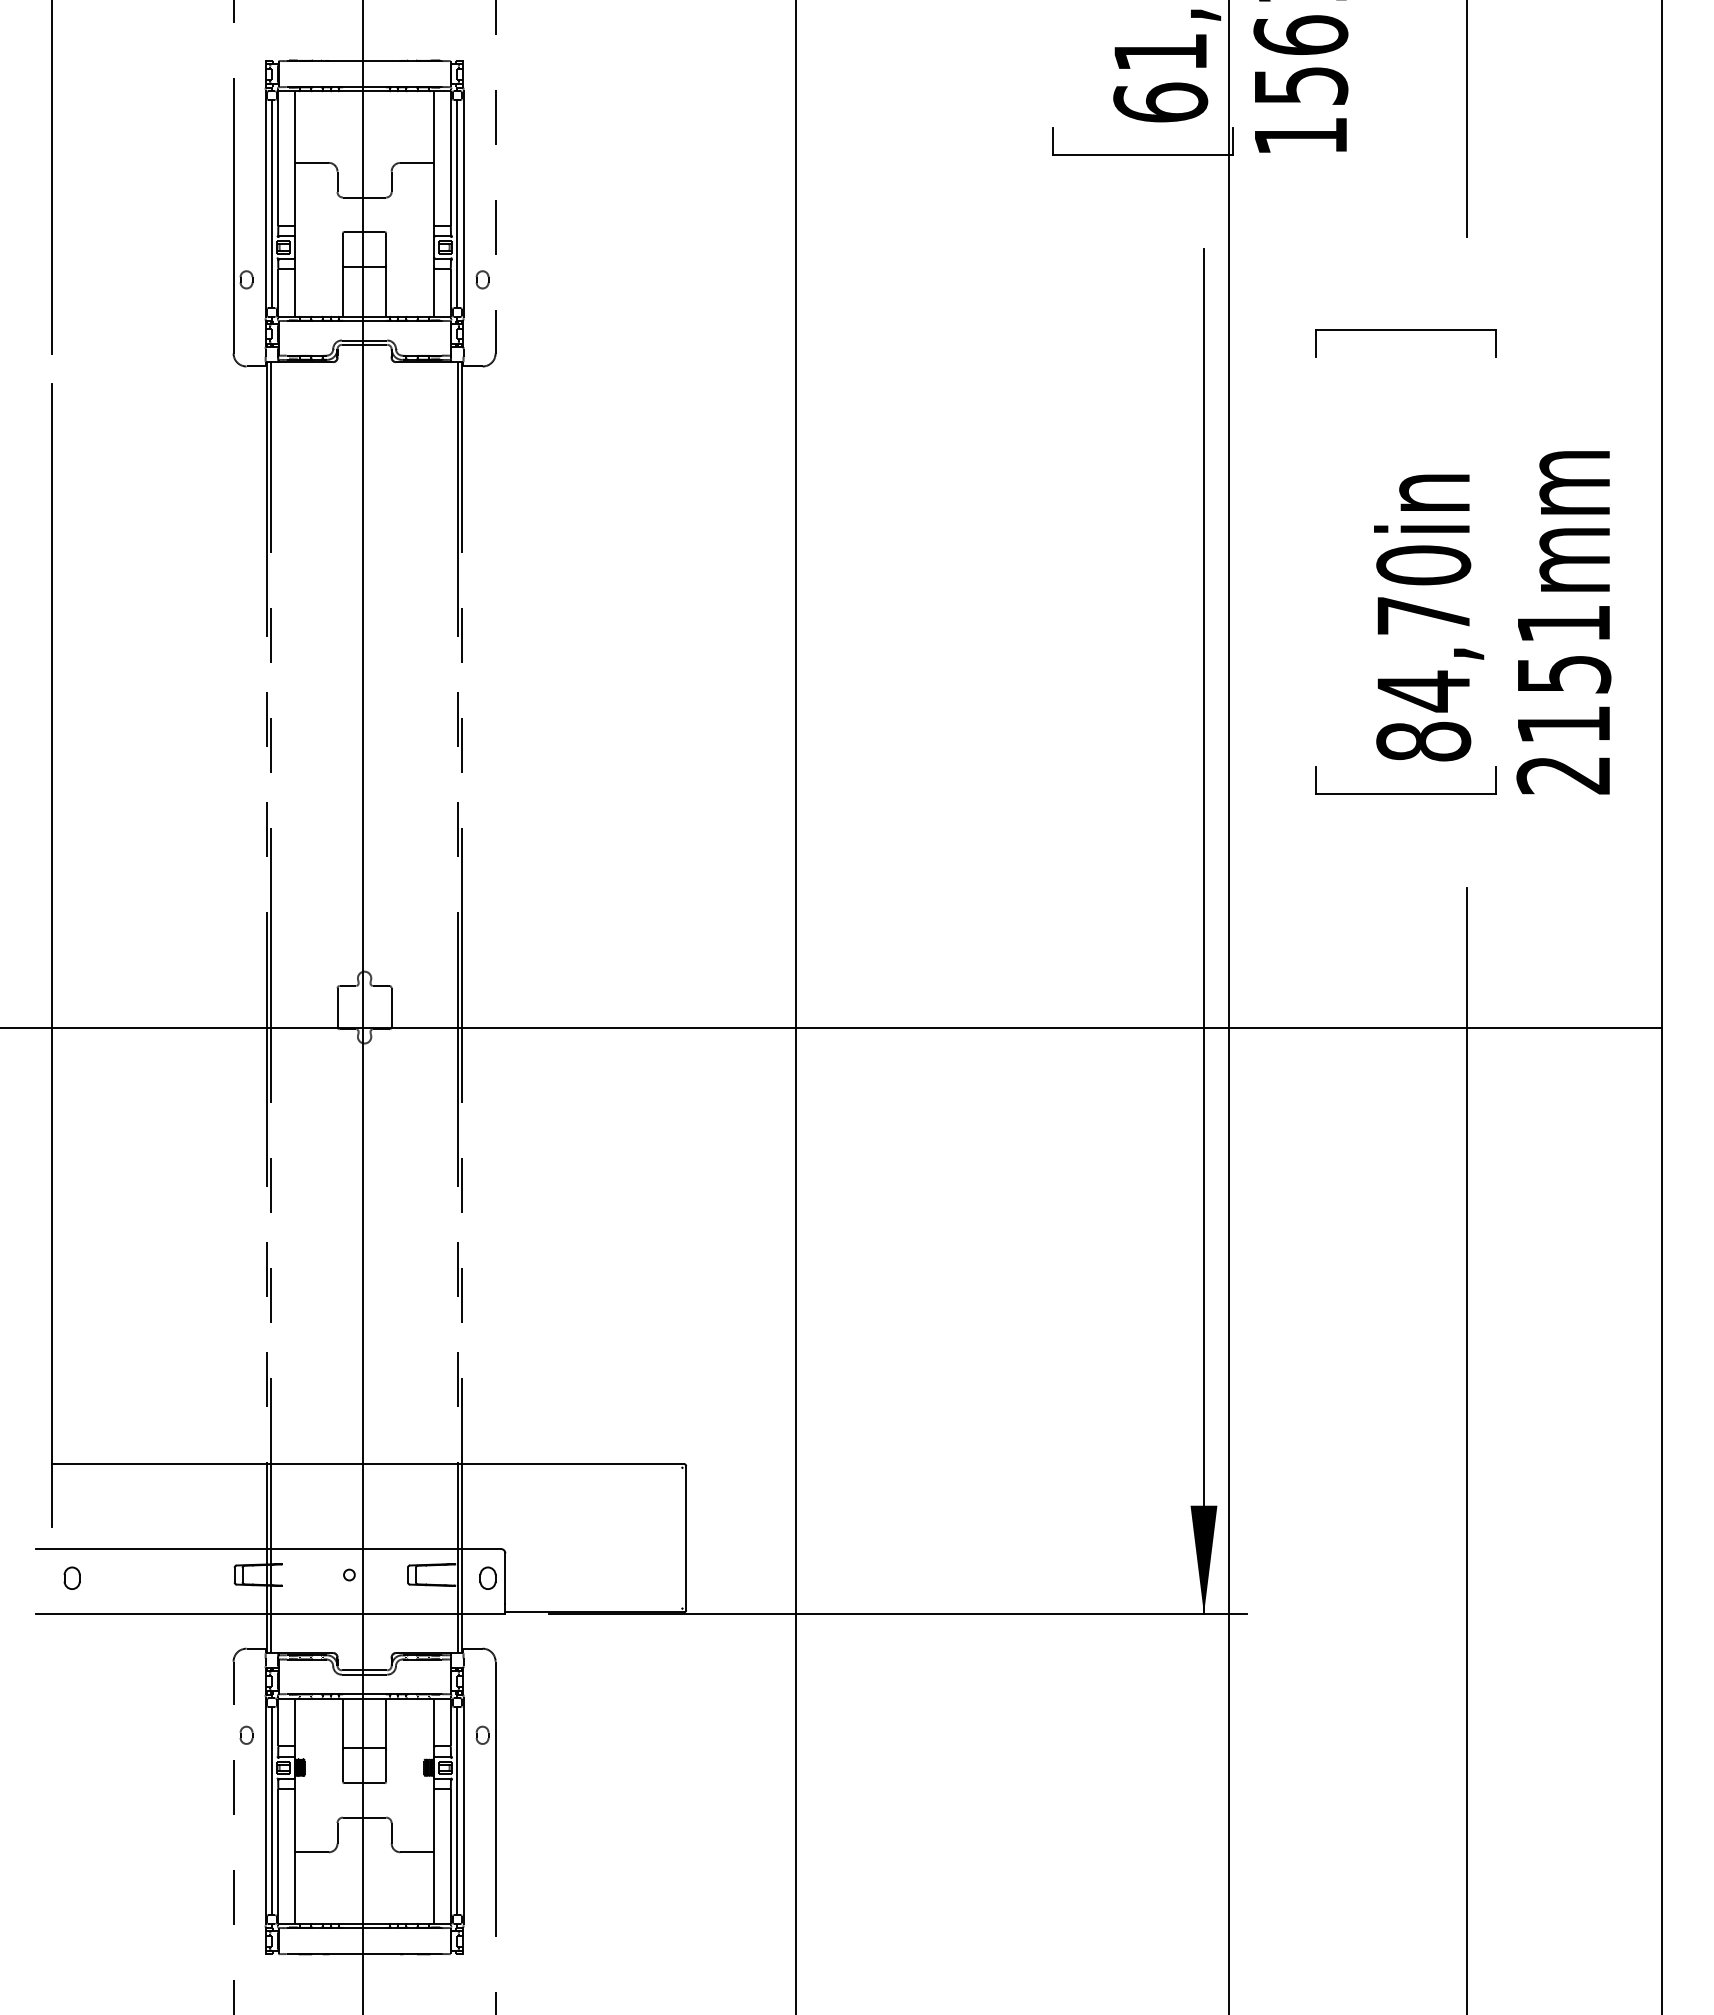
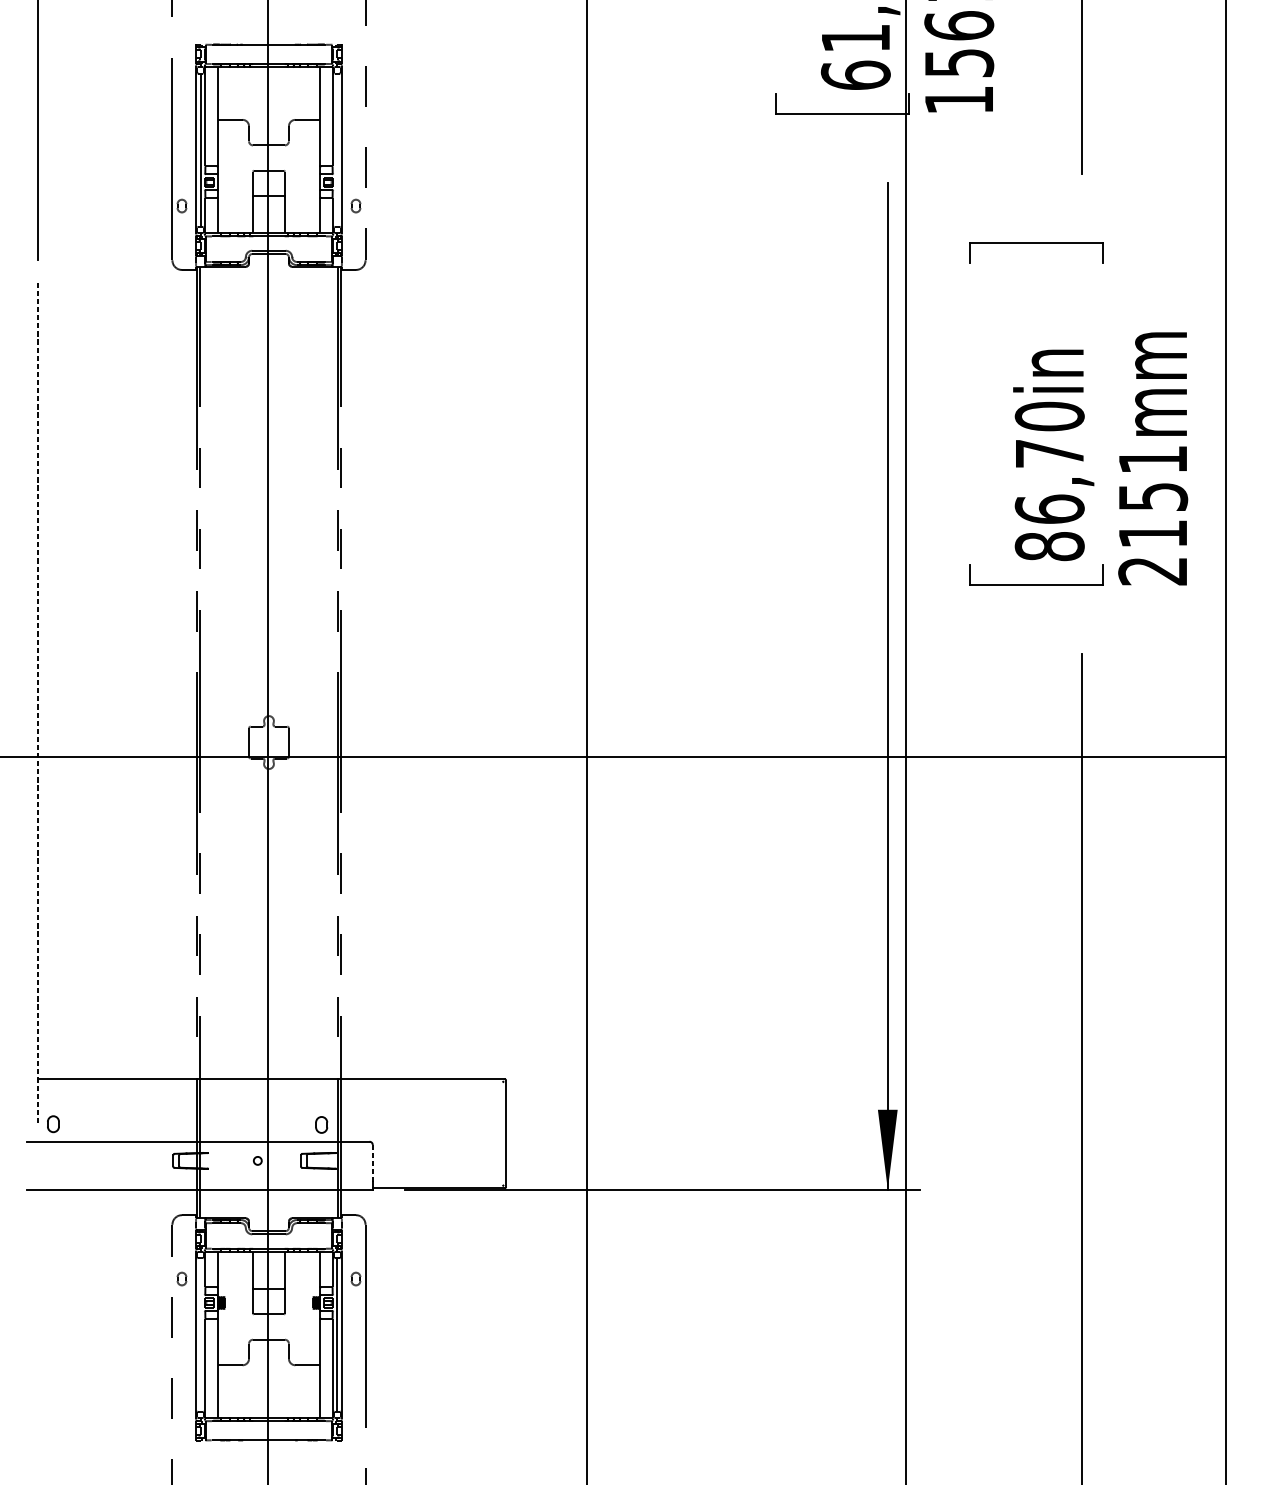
line: (456, 203) -> (336, 149), removed
text: (1423, 691) -> (1049, 509), 84,70in -> 86,70in
line: (51, 955) -> (38, 704), solid -> dashed
part: (71, 1577) -> (52, 1123), moved
part: (487, 1577) -> (321, 1124), moved
line: (505, 1579) -> (372, 1164), solid -> dashed
line: (272, 1811) -> (201, 1335), removed

